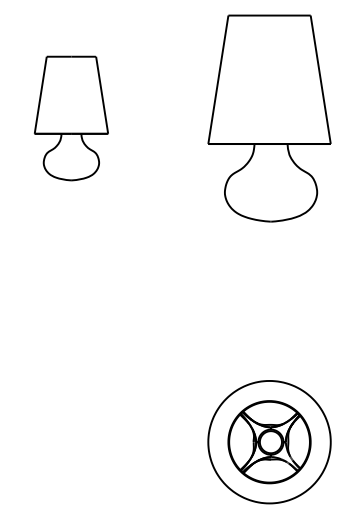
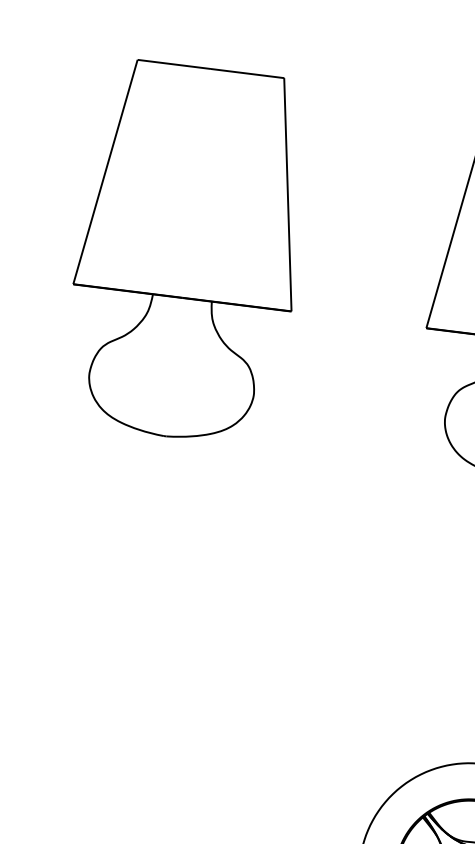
part: (71, 118) -> (188, 252), size x1.67

